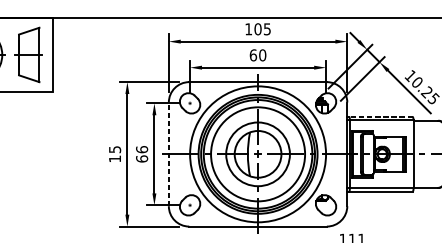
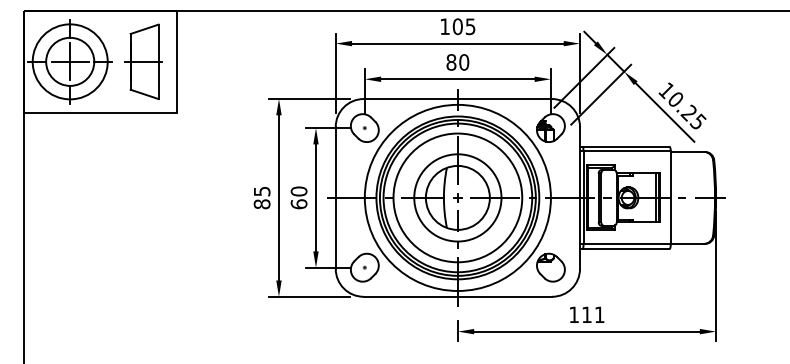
text: (253, 55) -> (451, 62), 60 -> 80
line: (380, 116) -> (625, 146), dashed -> solid
text: (141, 149) -> (298, 191), 66 -> 60
line: (168, 154) -> (335, 197), dashed -> solid
text: (114, 159) -> (261, 204), 15 -> 85

